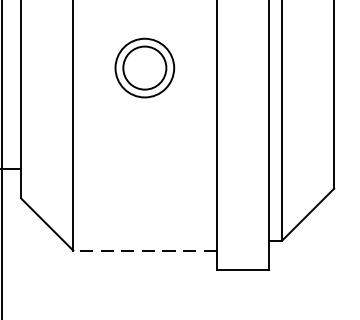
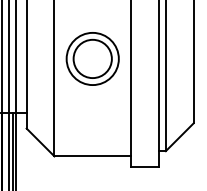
part: (144, 67) -> (92, 58), size x1.67
line: (144, 250) -> (92, 156), dashed -> solid

